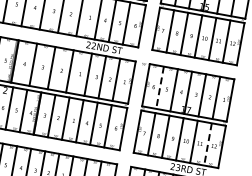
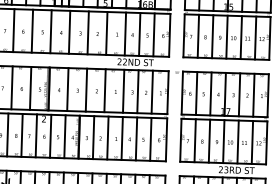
line: (159, 88) -> (196, 94), dashed -> solid
line: (208, 144) -> (252, 142), dashed -> solid

